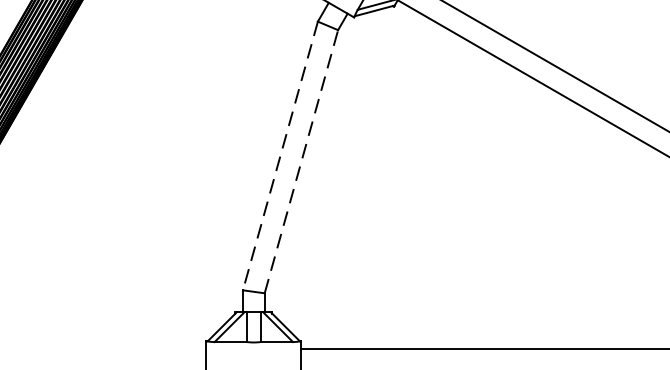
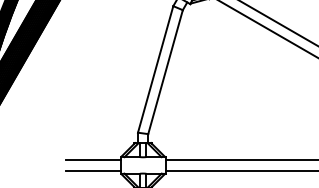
line: (280, 156) -> (155, 69), dashed -> solid
line: (301, 160) -> (165, 71), dashed -> solid
line: (148, 349) -> (93, 160), added

